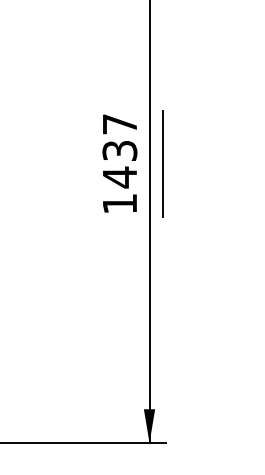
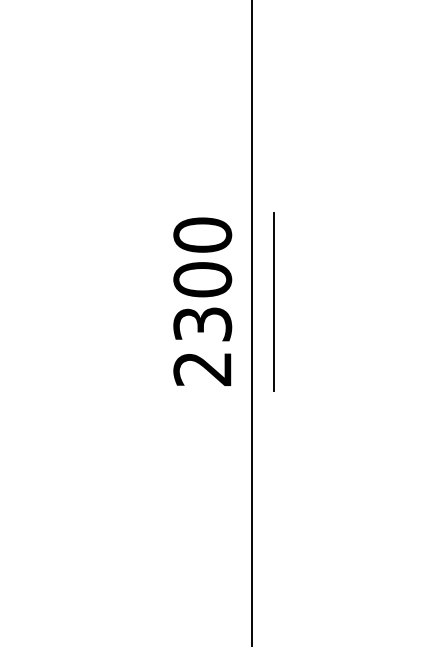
text: (119, 163) -> (201, 300), 1437 -> 2300

